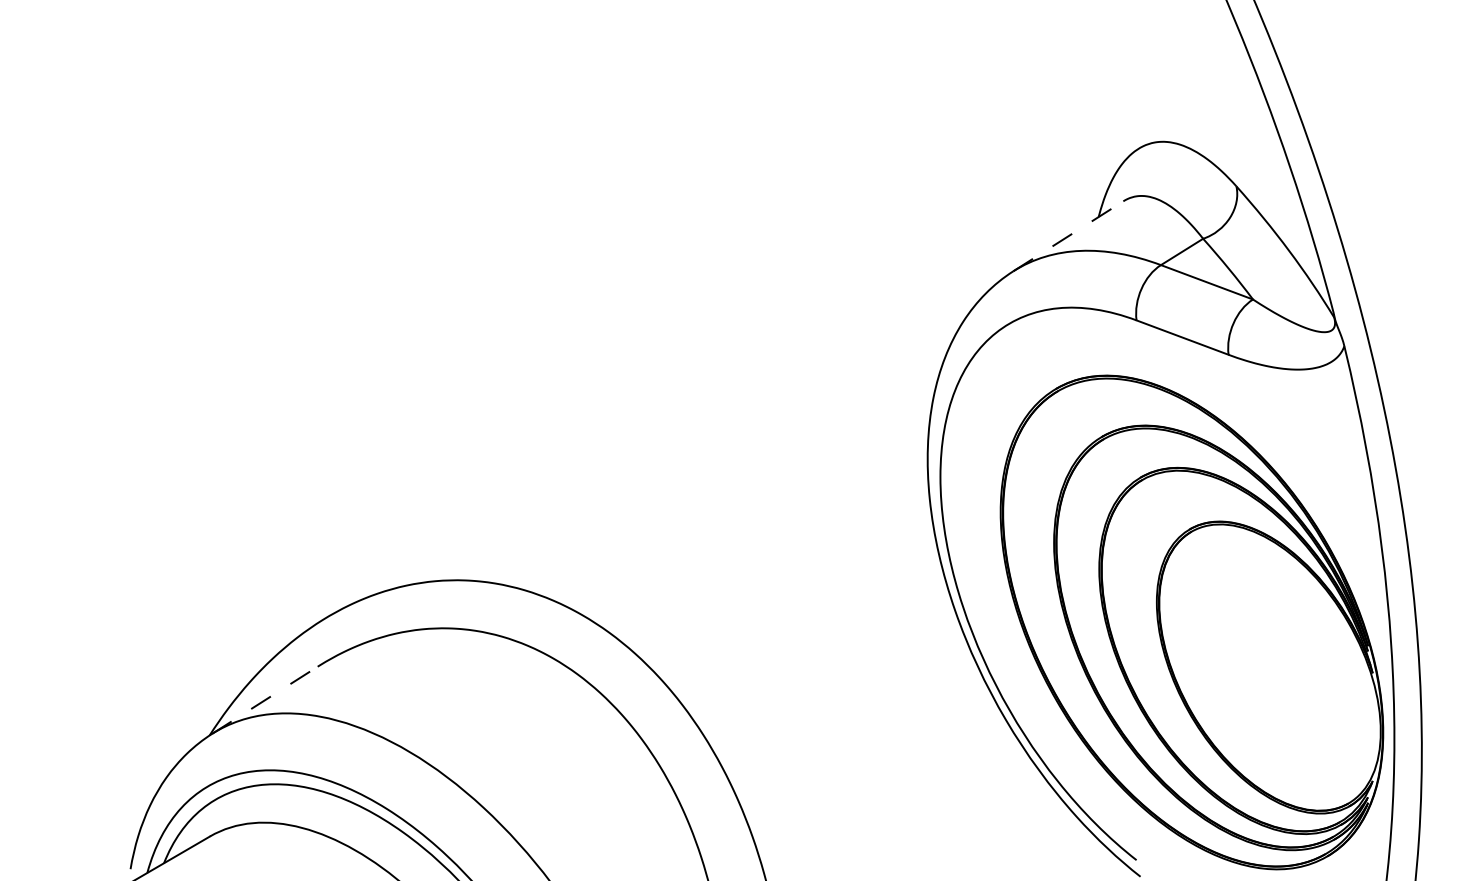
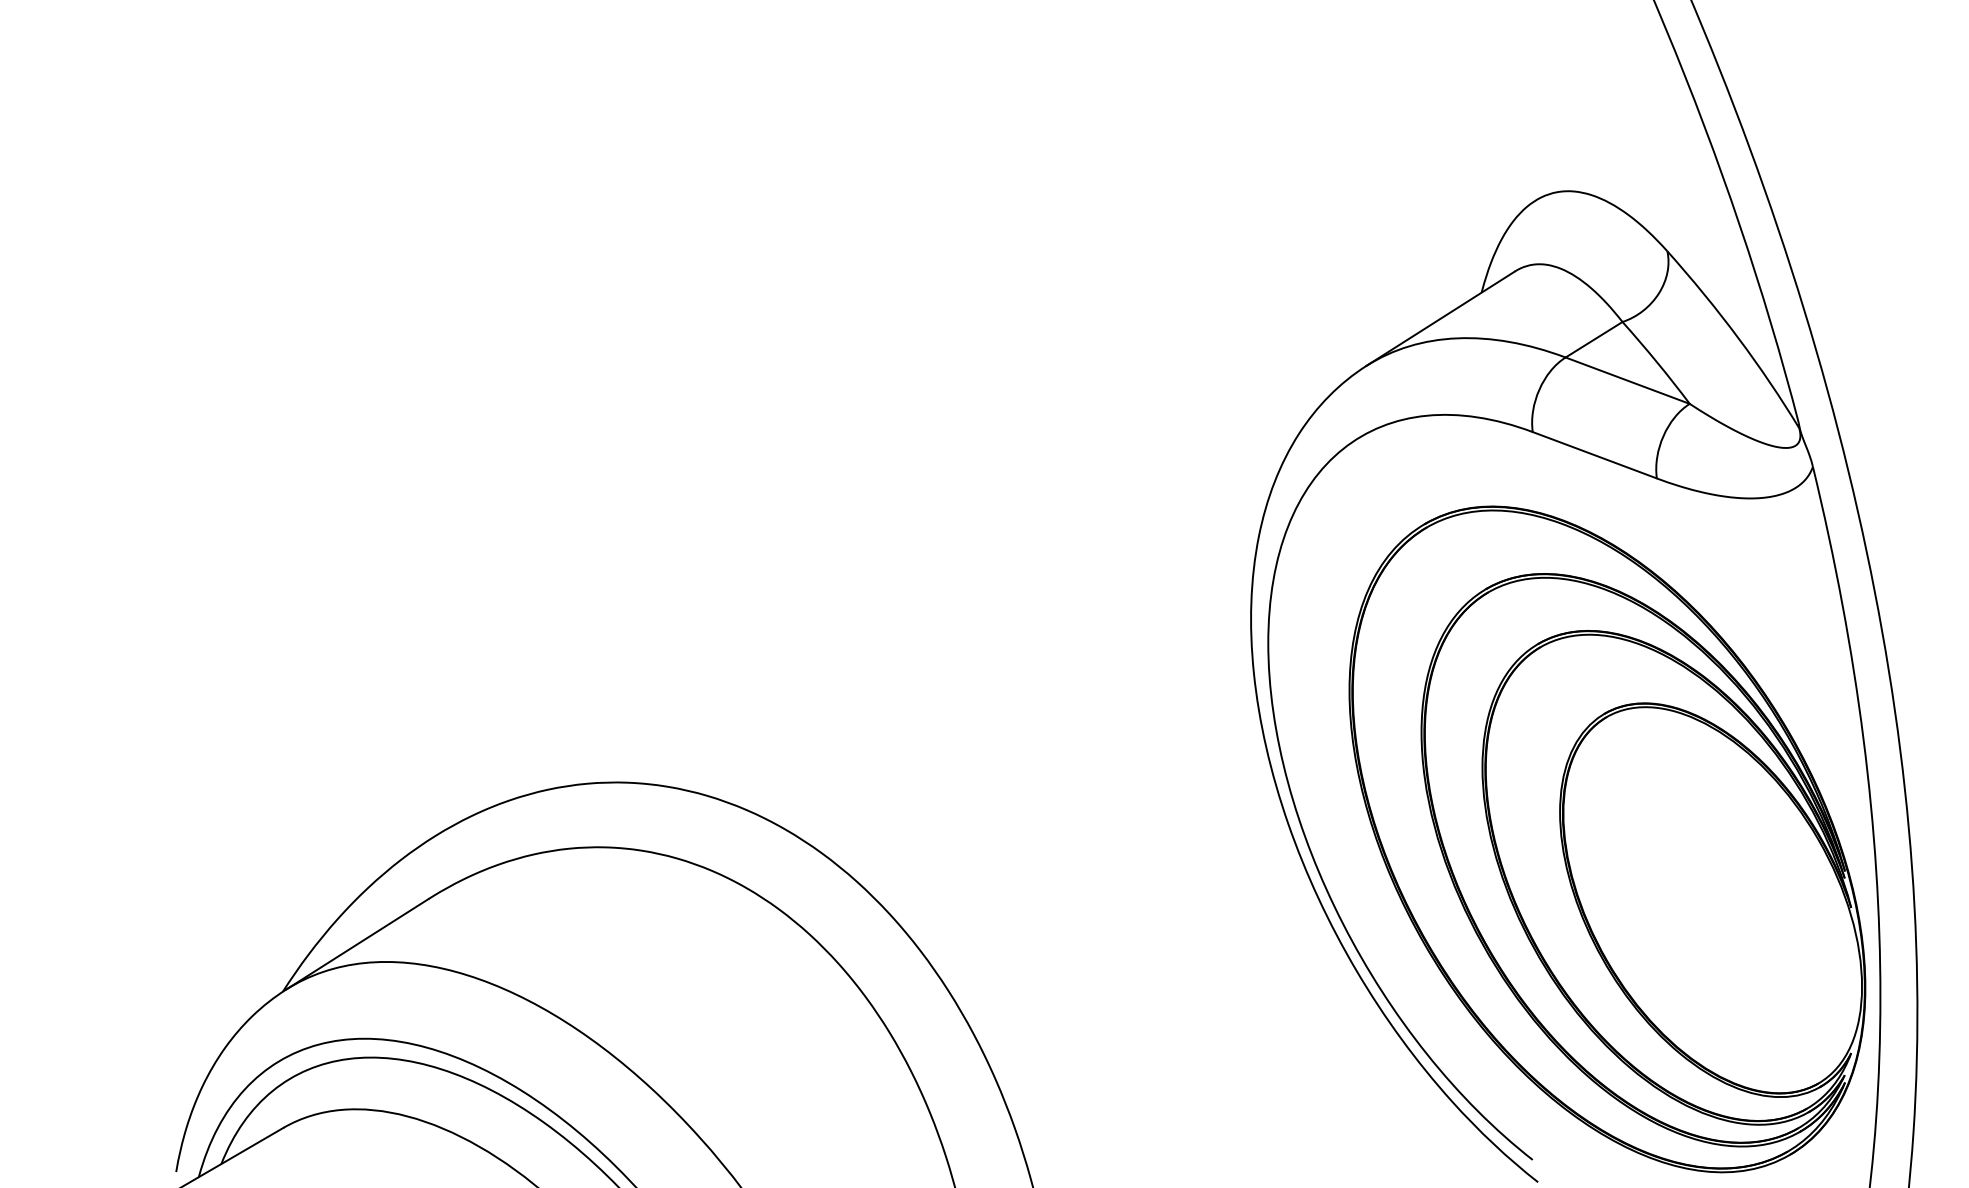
line: (1068, 236) -> (1440, 318), dashed -> solid
line: (265, 700) -> (357, 944), dashed -> solid

